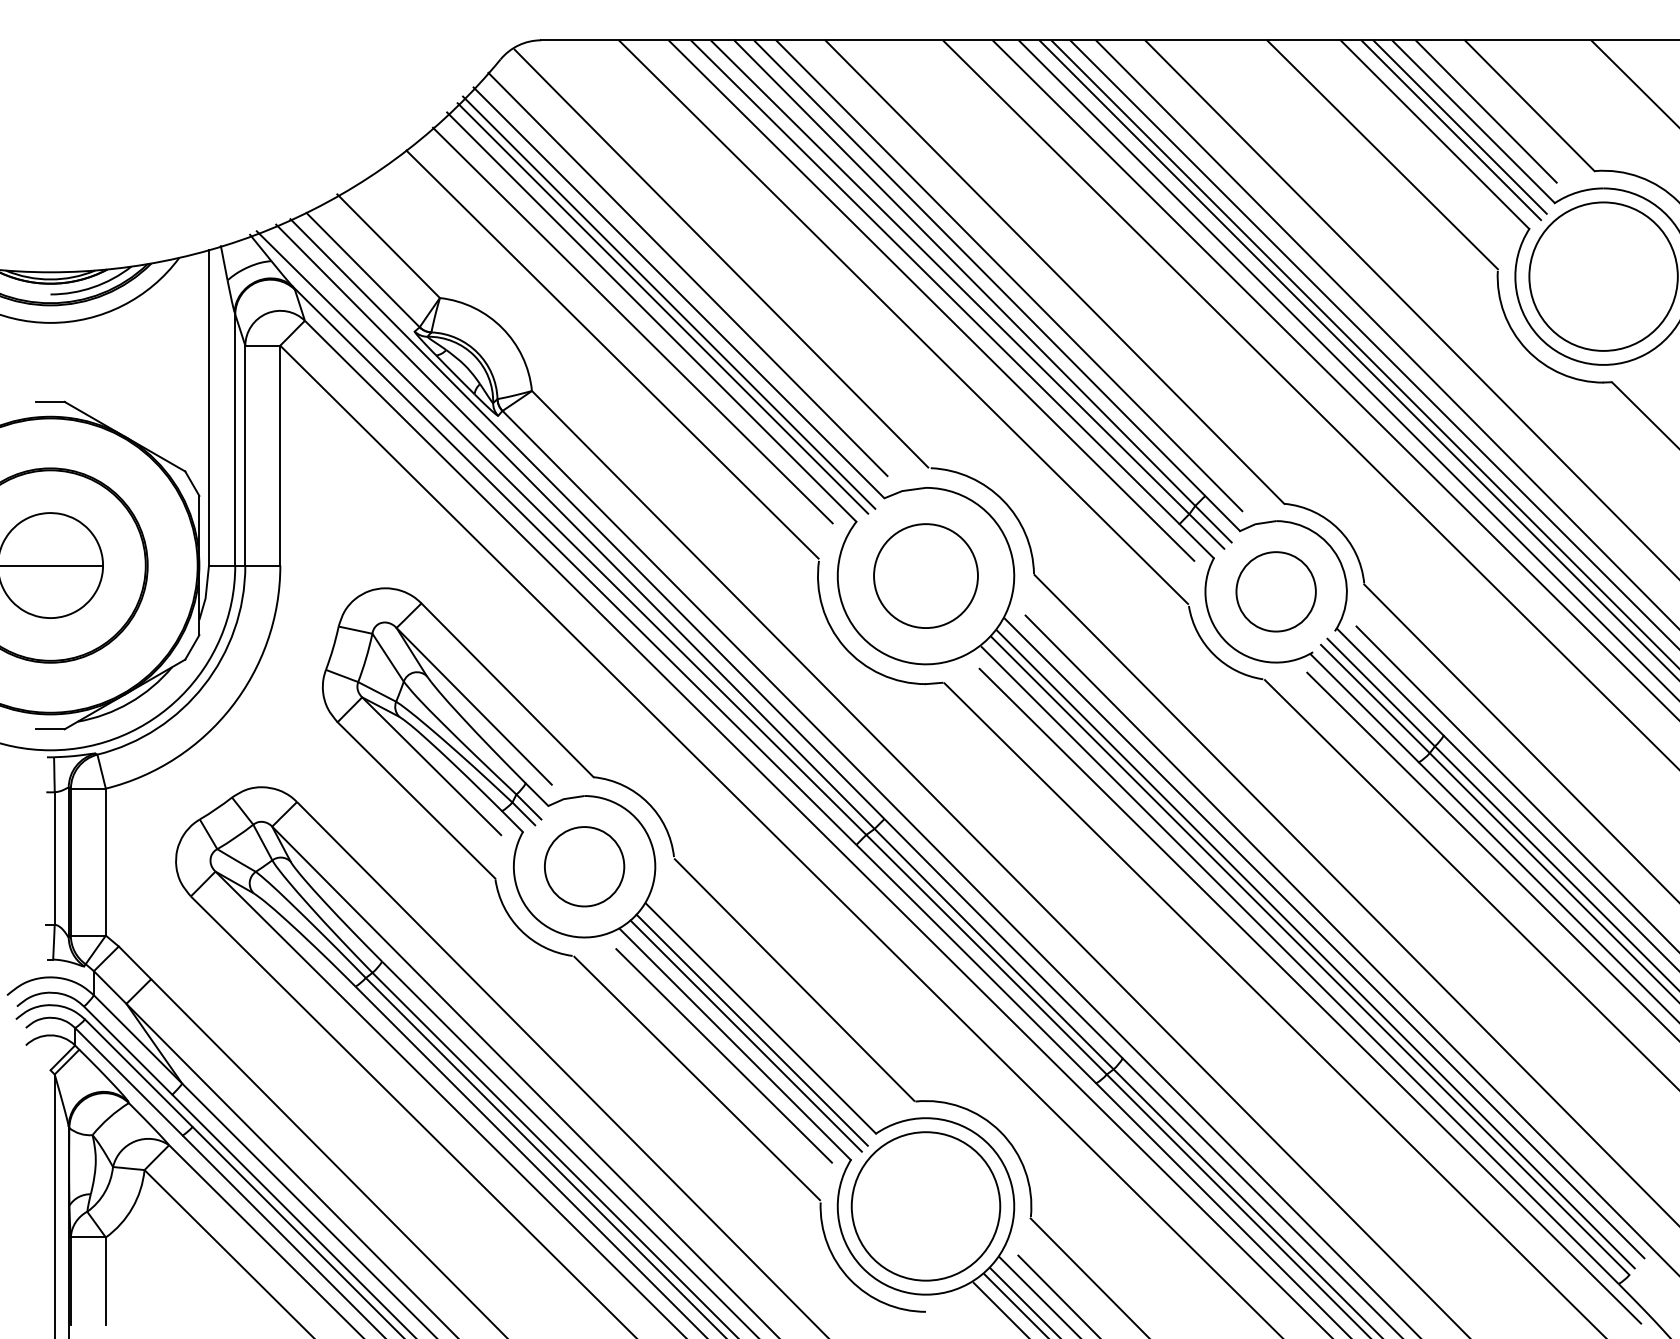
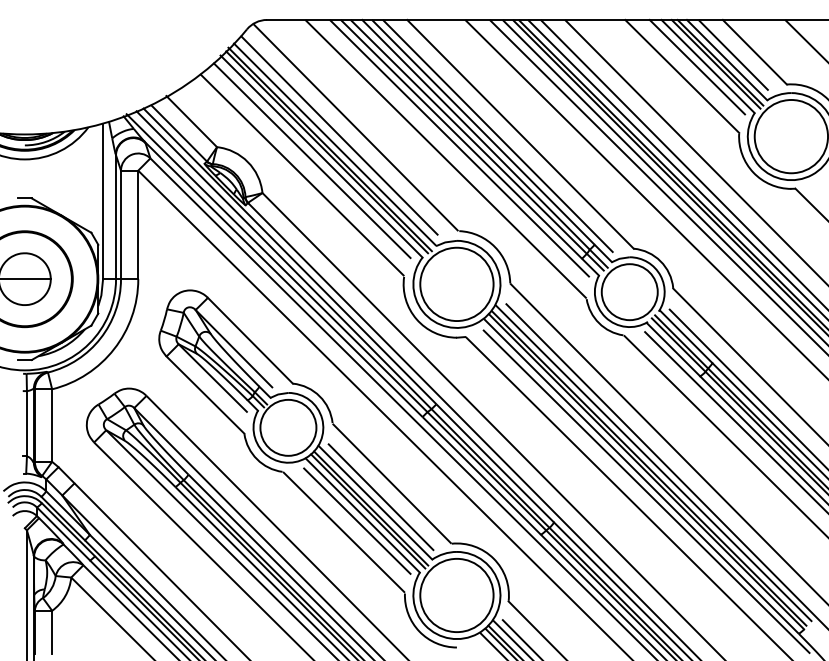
line: (1413, 134) -> (697, 66), added
circle: (925, 576) -> (456, 284), size x1.43
circle: (1275, 592) -> (629, 292), size x1.43
circle: (584, 866) -> (288, 427), size x1.43
line: (771, 1007) -> (380, 497), added

